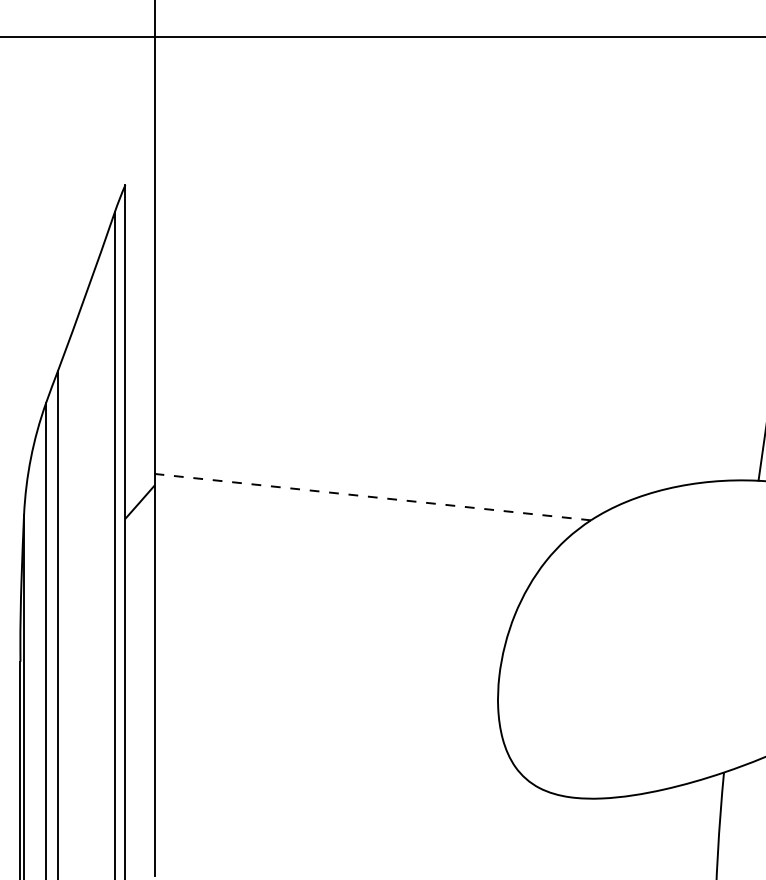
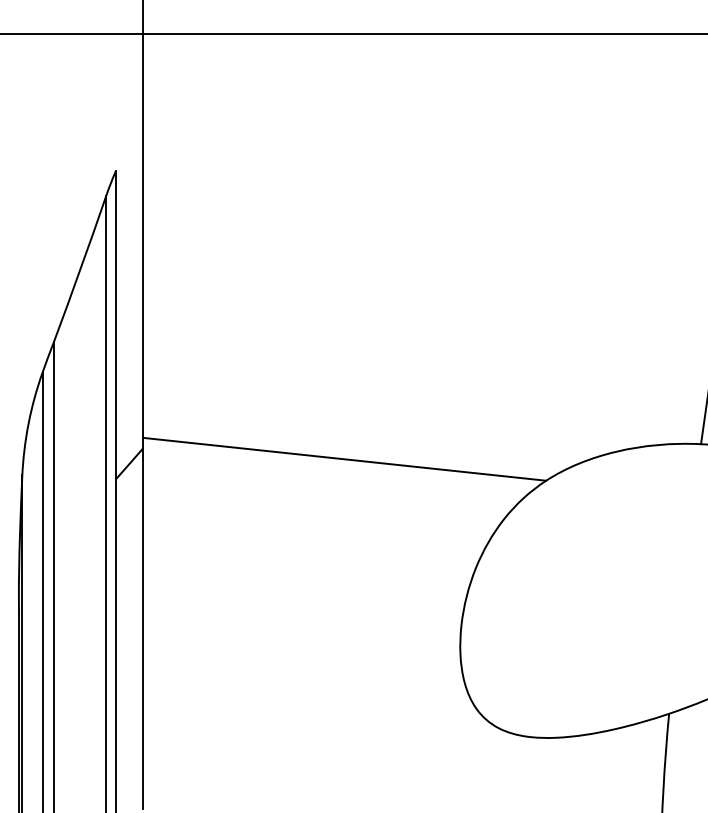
line: (372, 497) -> (344, 459), dashed -> solid

